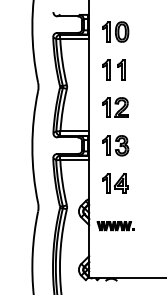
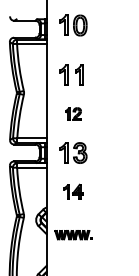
part: (115, 31) -> (73, 24), moved
part: (115, 107) -> (73, 113), size x0.6
part: (115, 183) -> (73, 191), size x0.7

